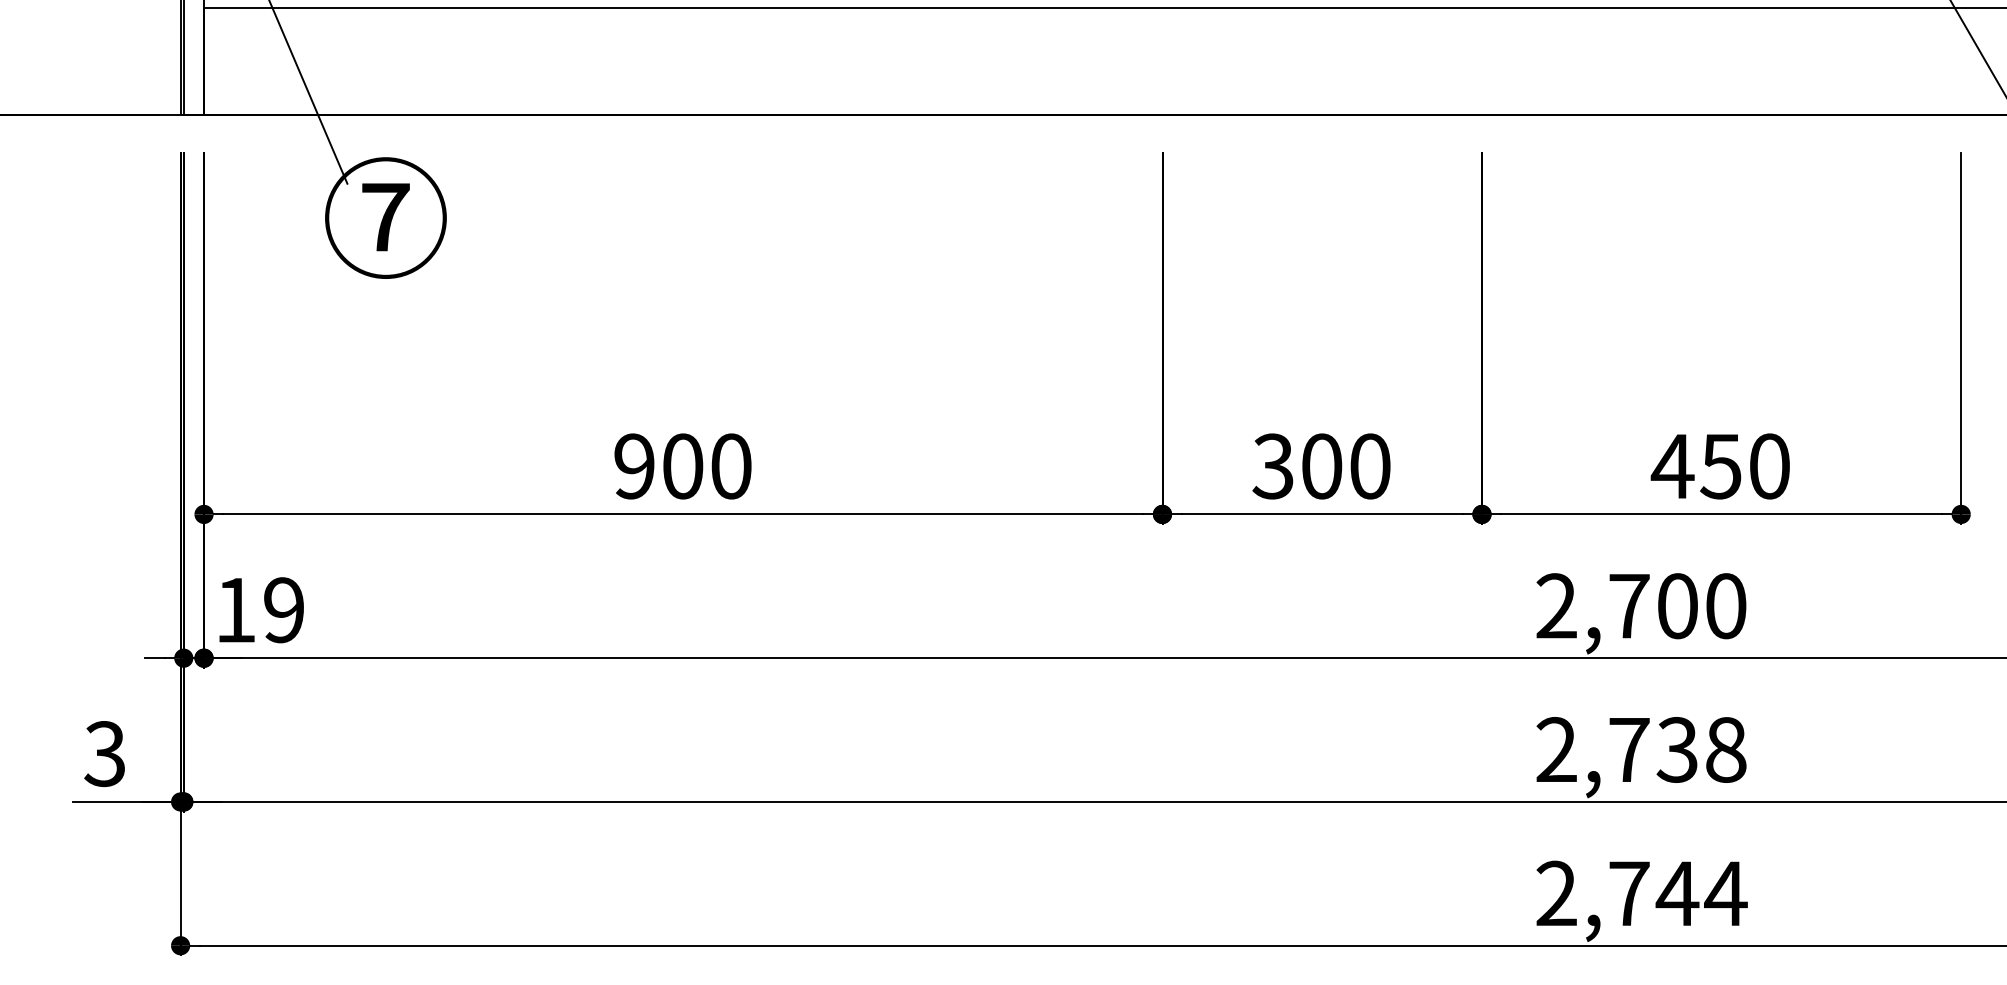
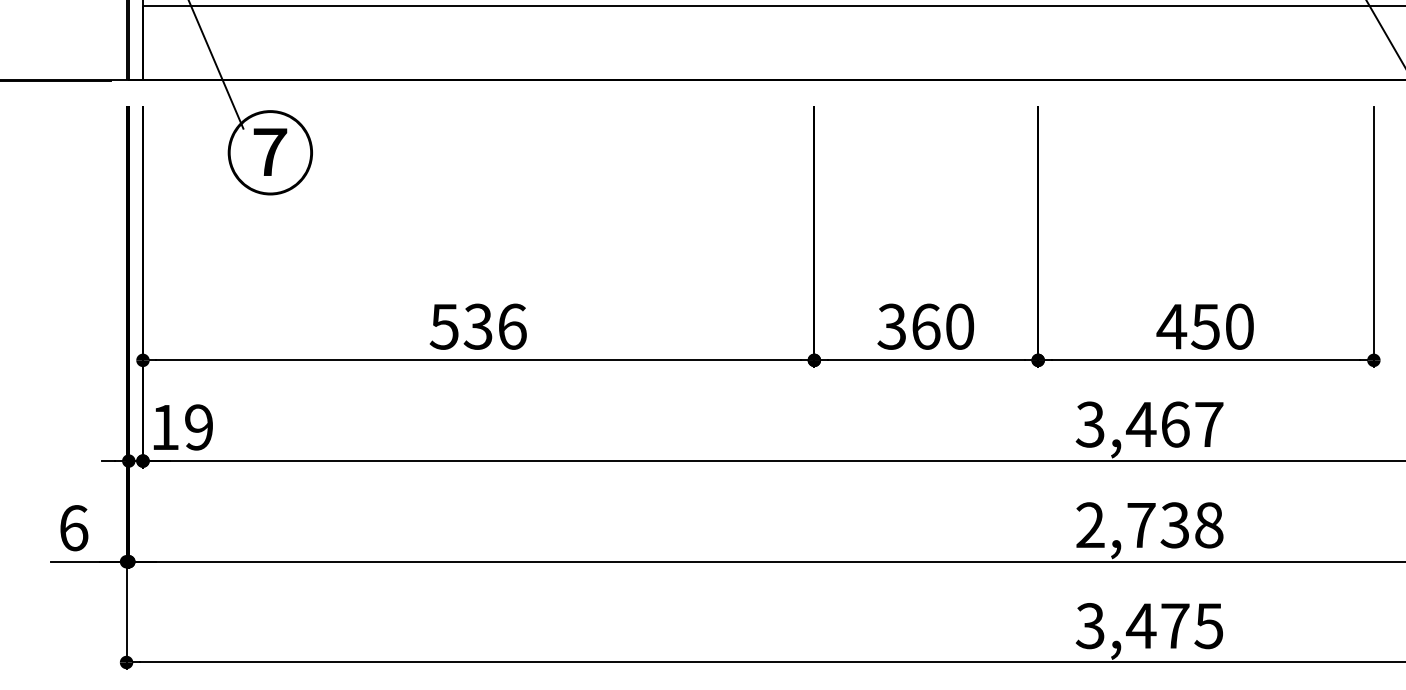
text: (682, 466) -> (478, 326), 900 -> 536
text: (1322, 466) -> (926, 326), 300 -> 360
text: (1640, 606) -> (1149, 424), 2,700 -> 3,467
text: (104, 754) -> (73, 528), 3 -> 6
text: (1641, 893) -> (1149, 625), 2,744 -> 3,475

